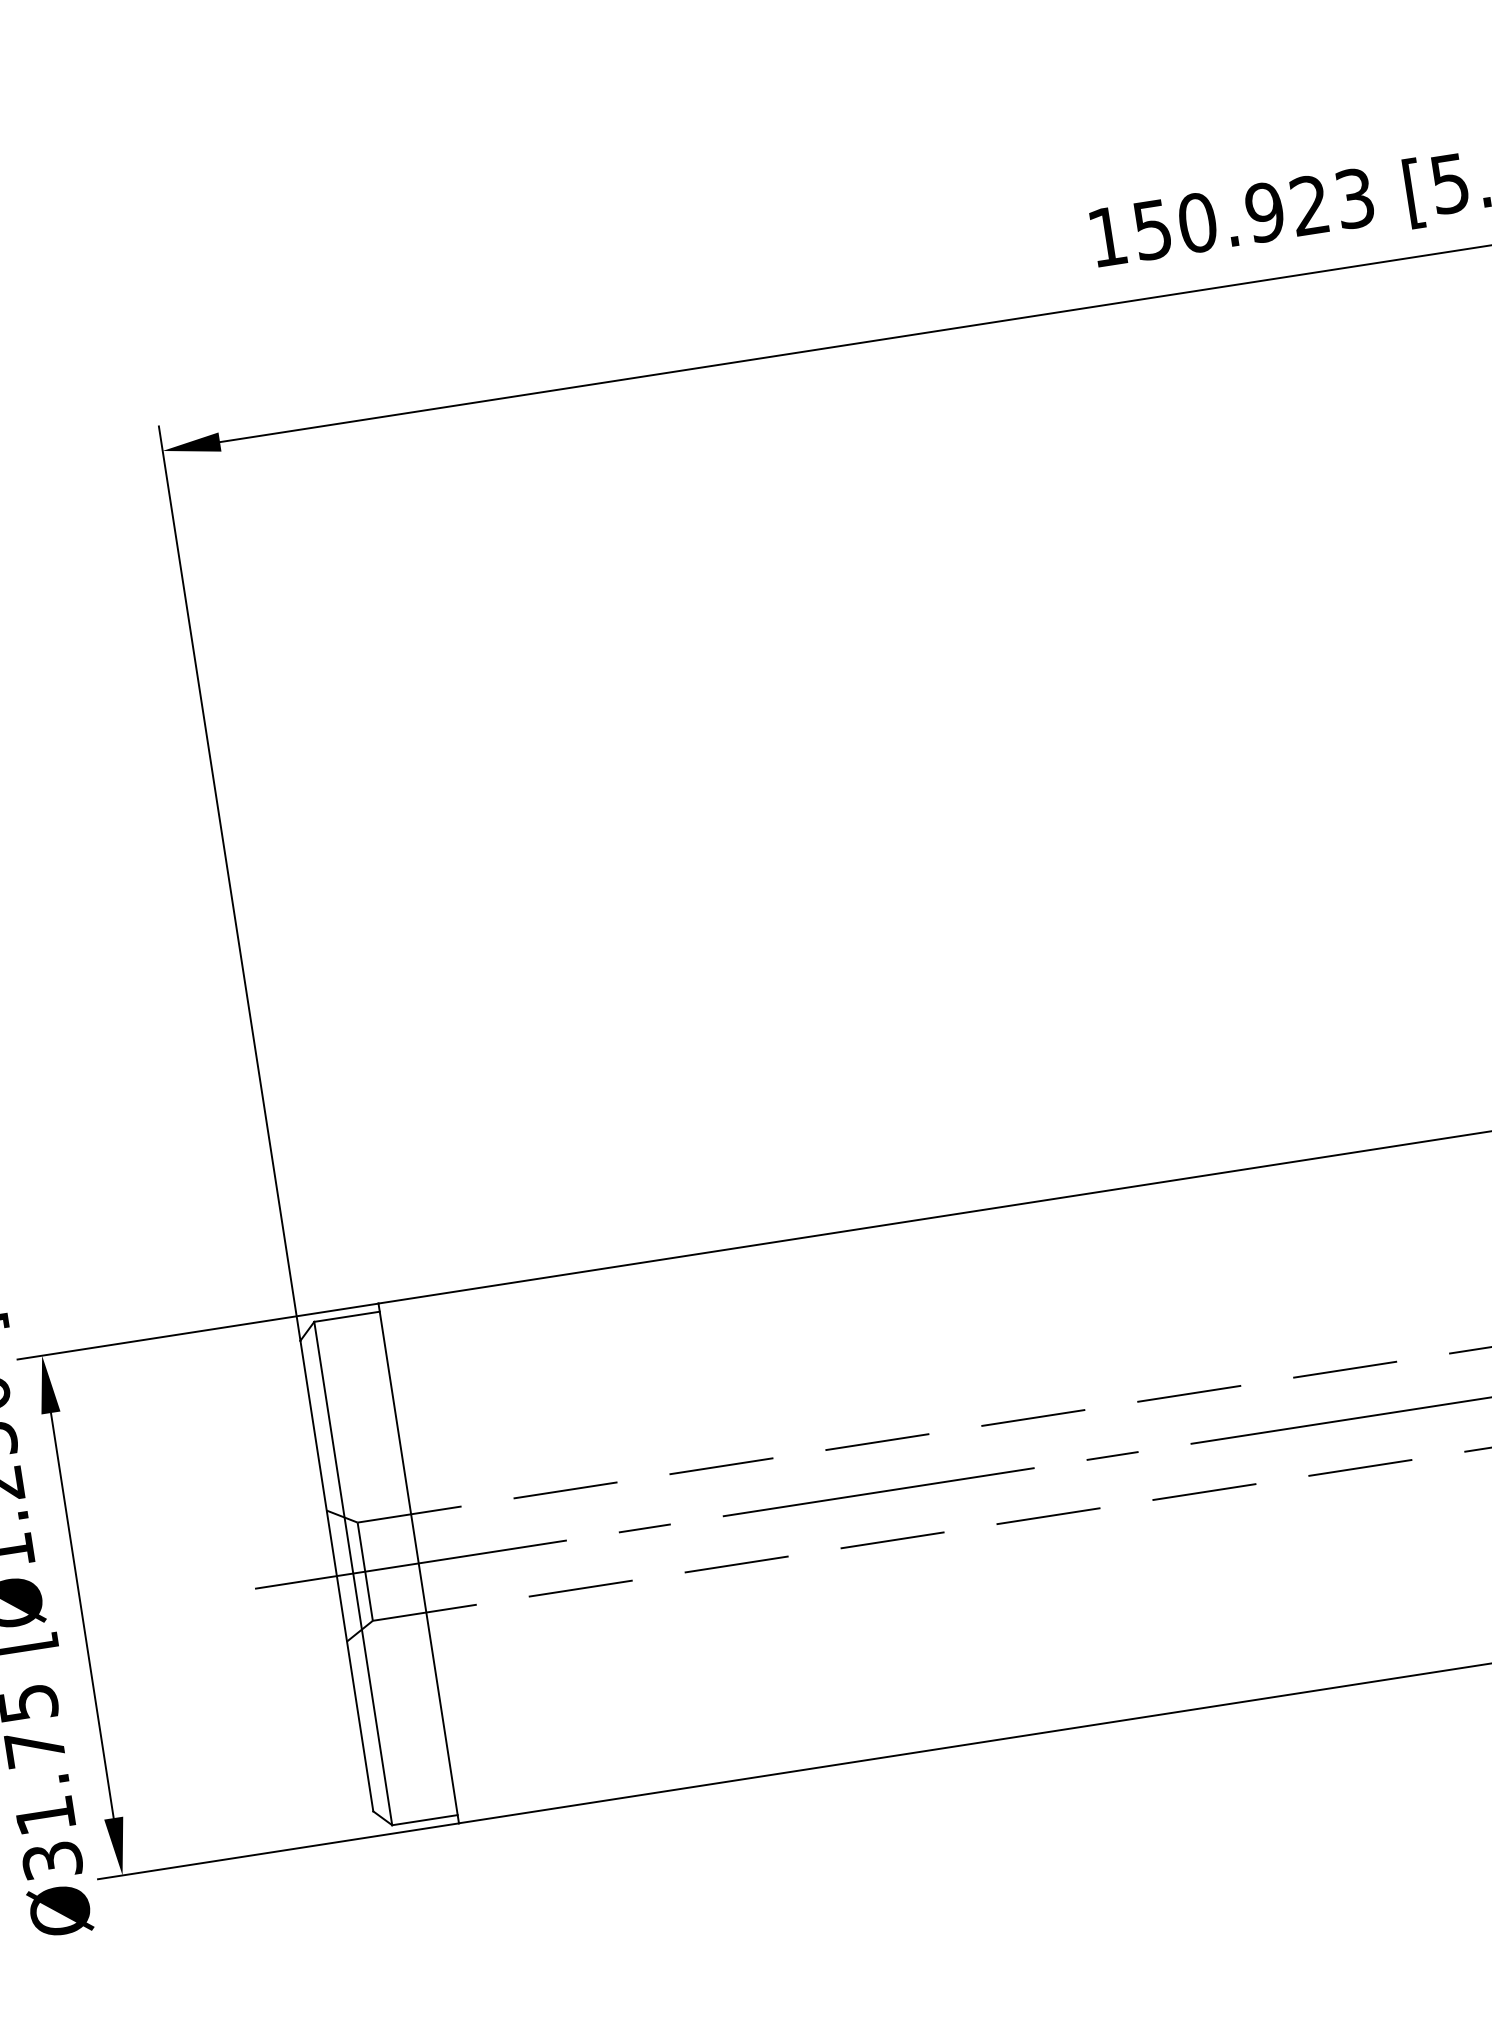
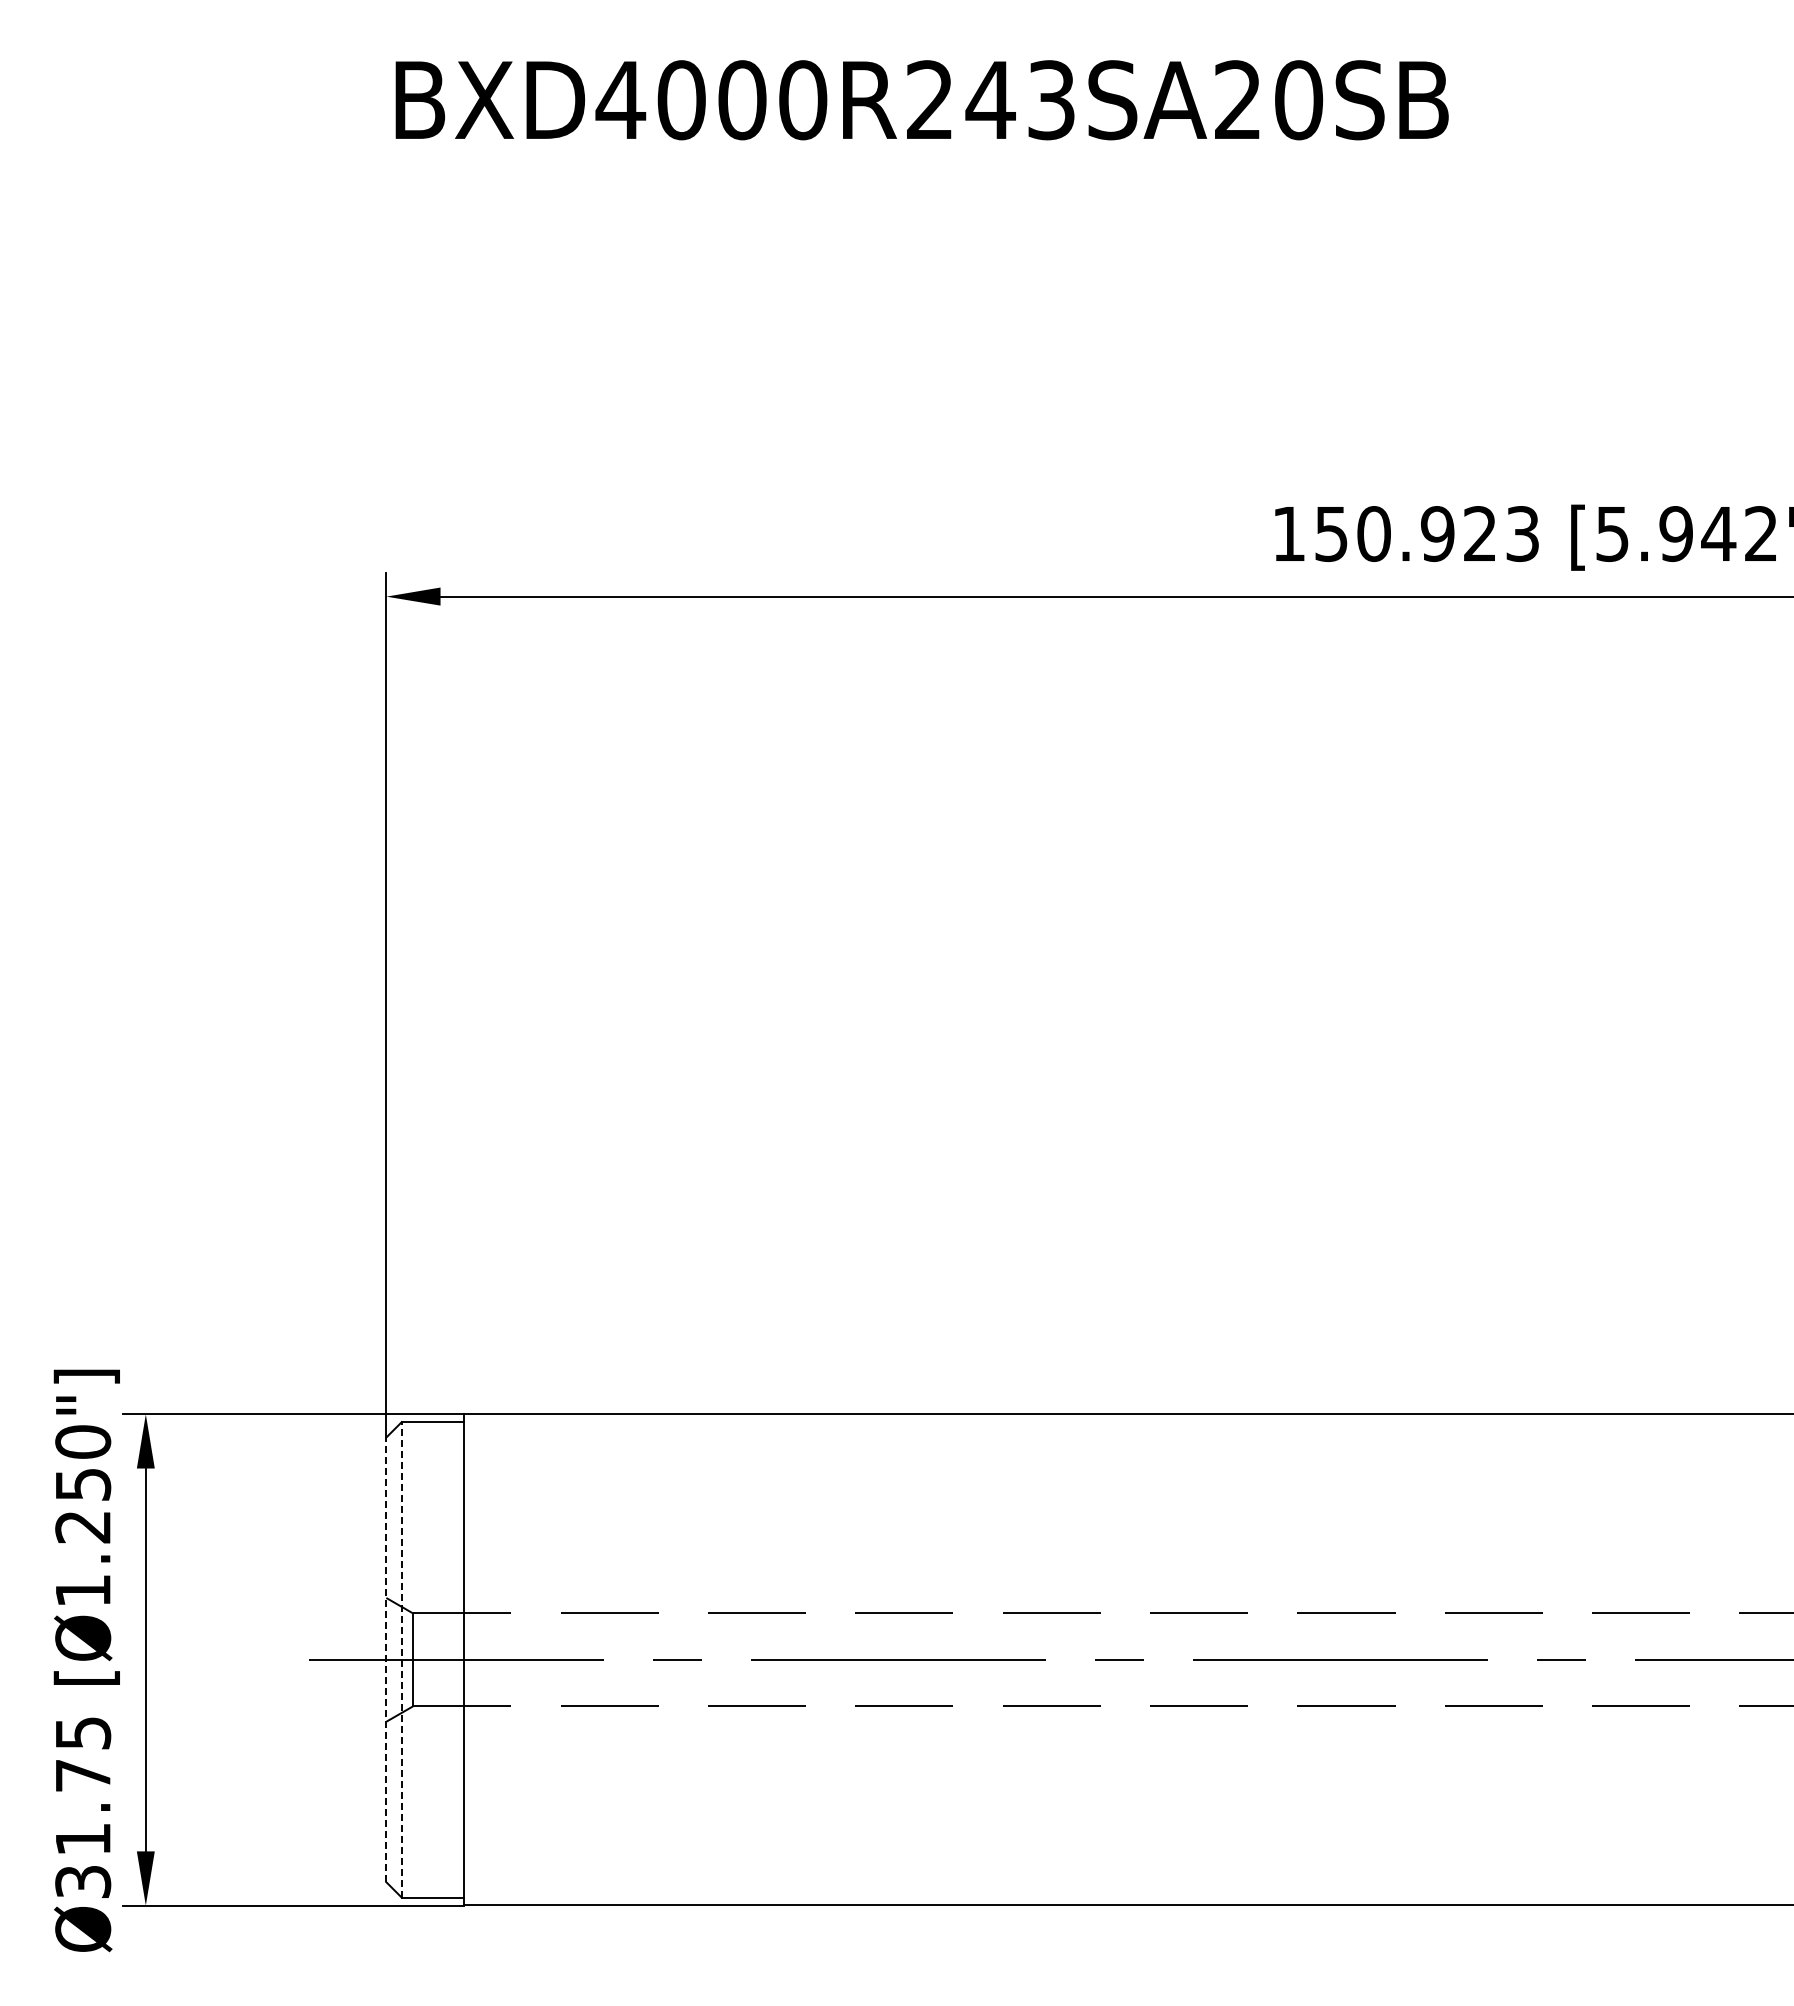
line: (352, 1573) -> (401, 1659), solid -> dashed
line: (336, 1575) -> (386, 1659), solid -> dashed

